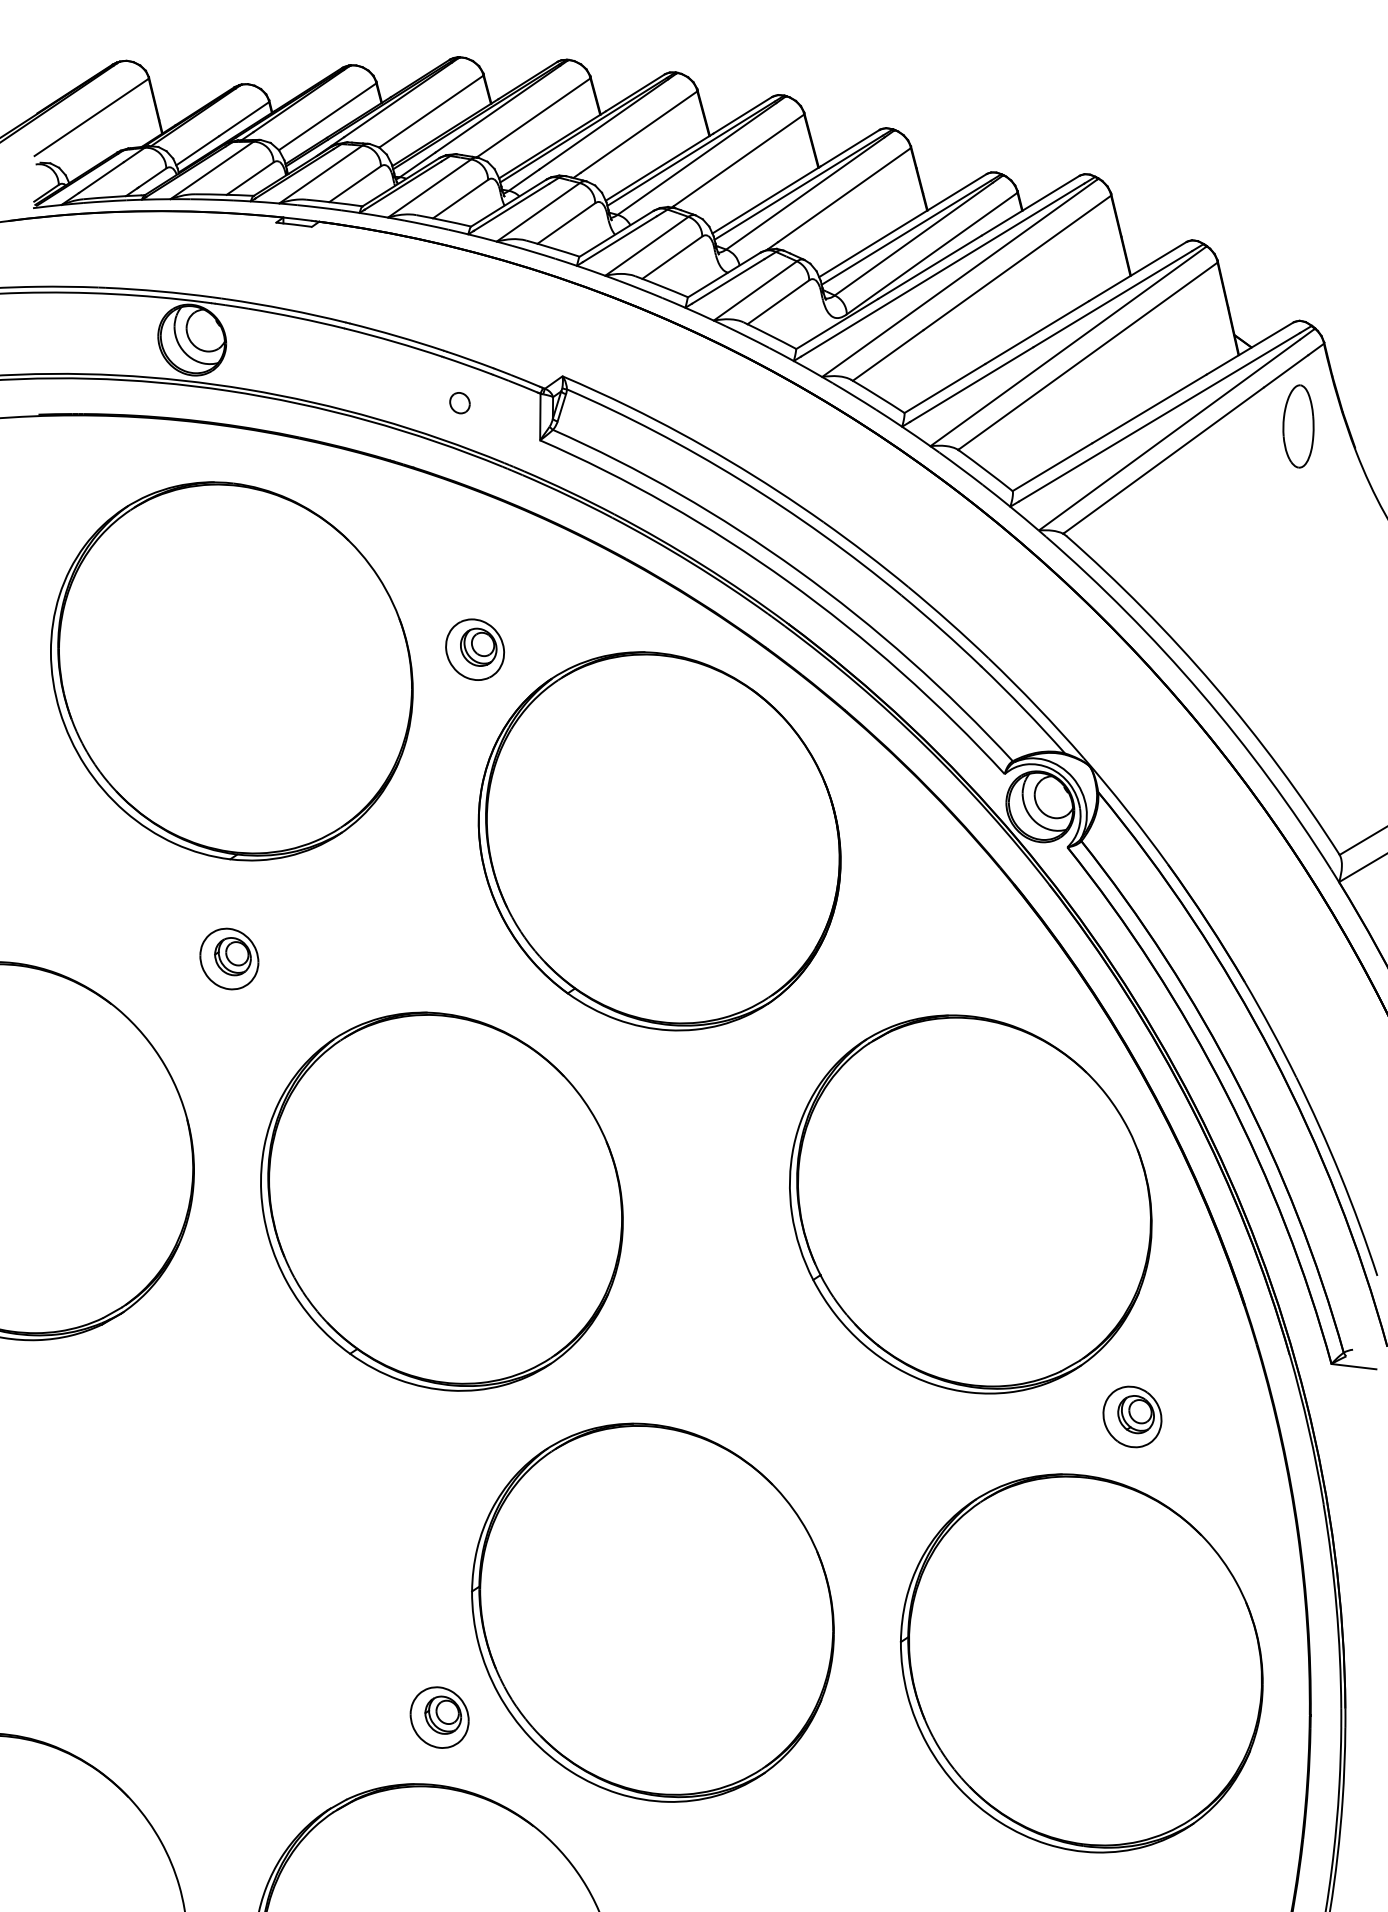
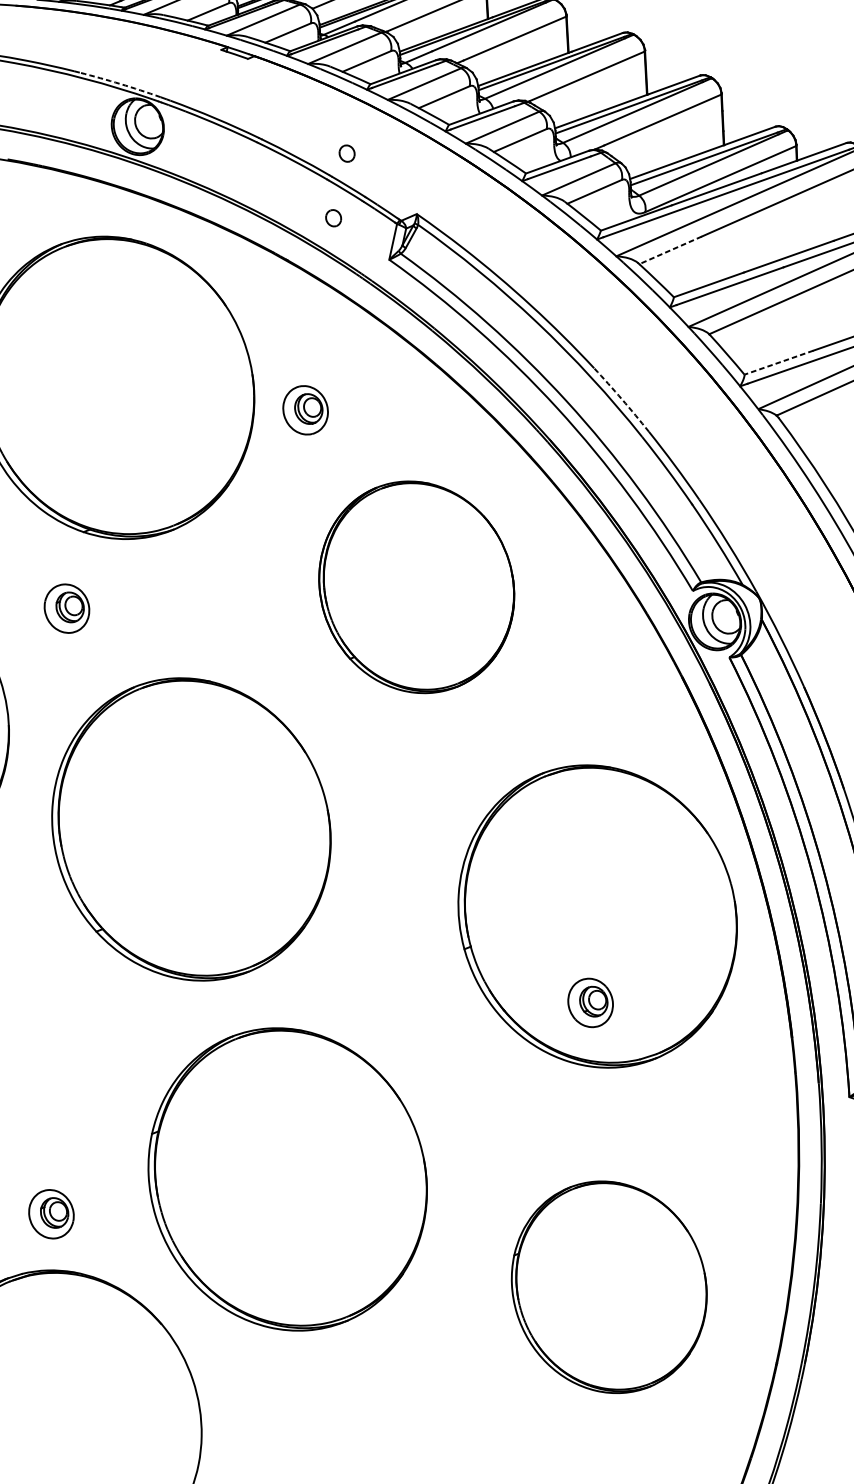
arc: (159, 291) -> (120, 84), solid -> dashed
part: (459, 319) -> (346, 153), added
line: (888, 355) -> (670, 250), solid -> dashed
line: (1052, 467) -> (778, 362), solid -> dashed
arc: (866, 553) -> (622, 399), solid -> dashed
part: (659, 841) -> (416, 587), size x0.7
part: (1132, 1416) -> (590, 1002), moved
part: (1081, 1663) -> (609, 1287), size x0.7
part: (439, 1717) -> (51, 1214), moved

